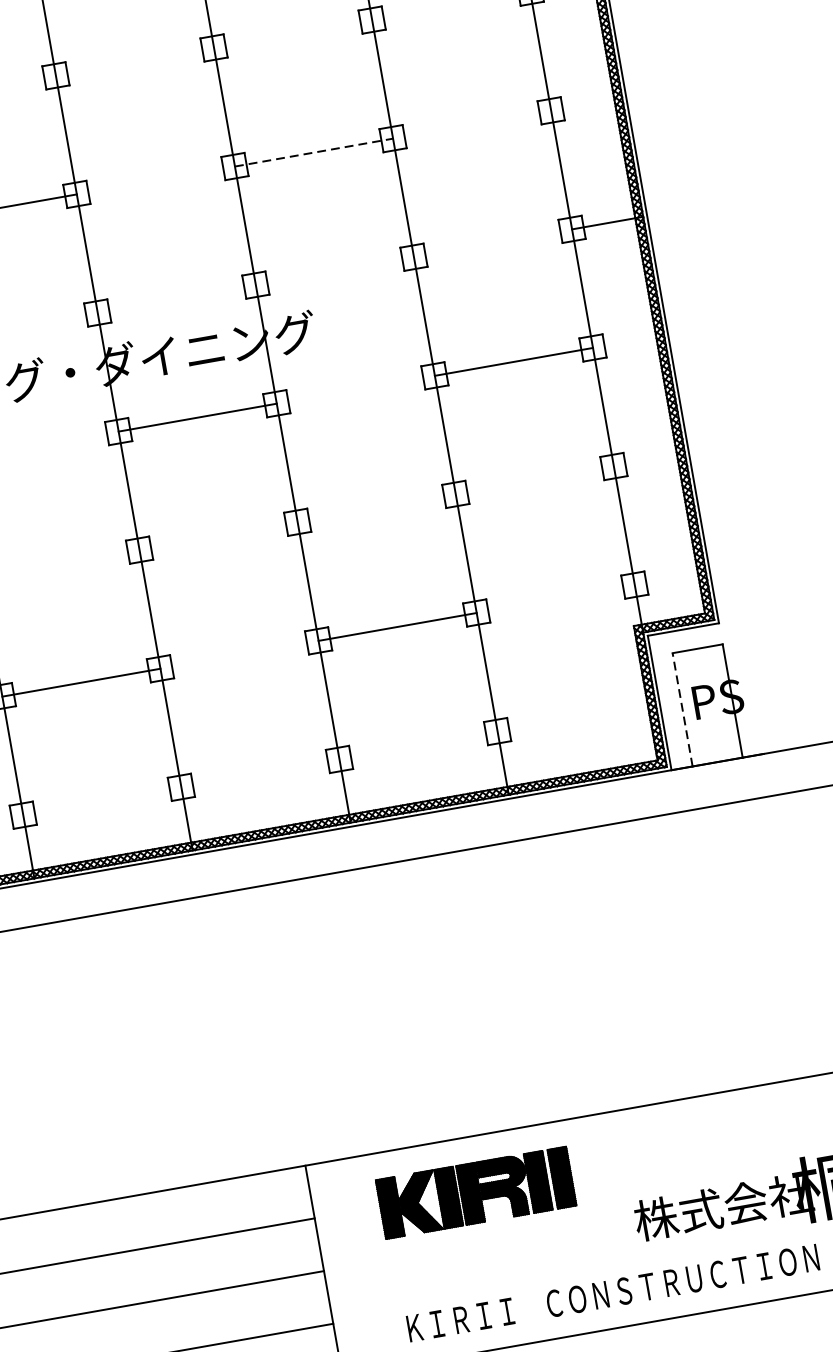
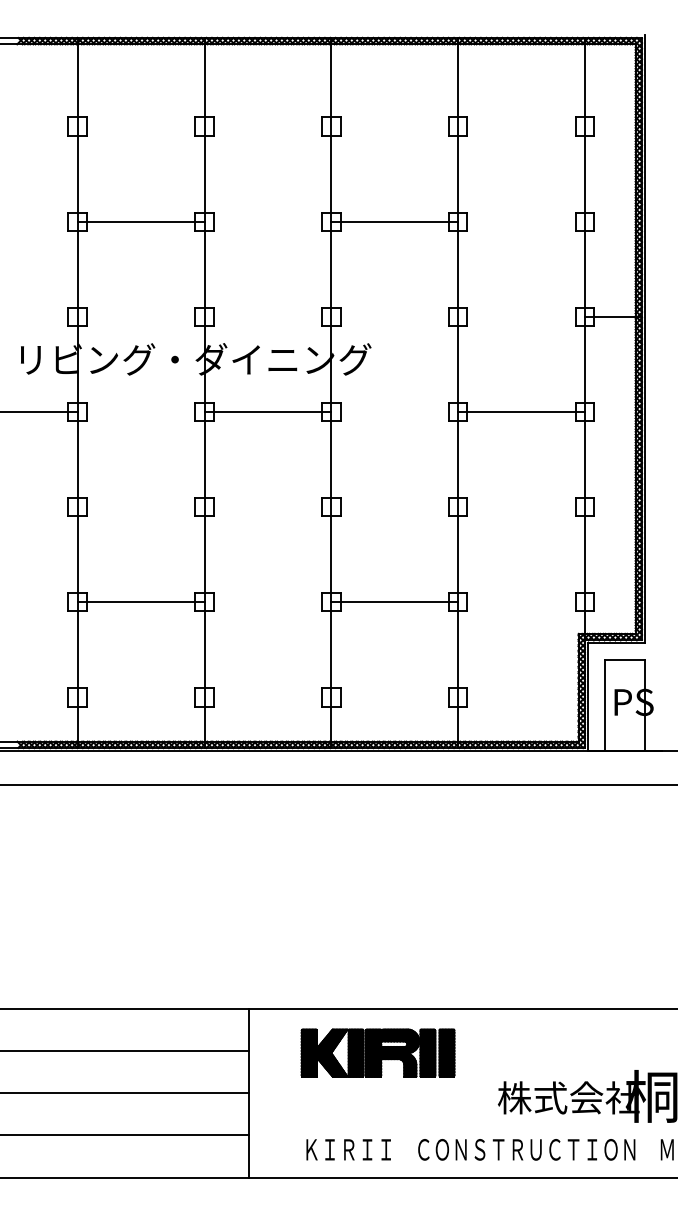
line: (314, 152) -> (395, 221), dashed -> solid
line: (682, 709) -> (604, 705), dashed -> solid

